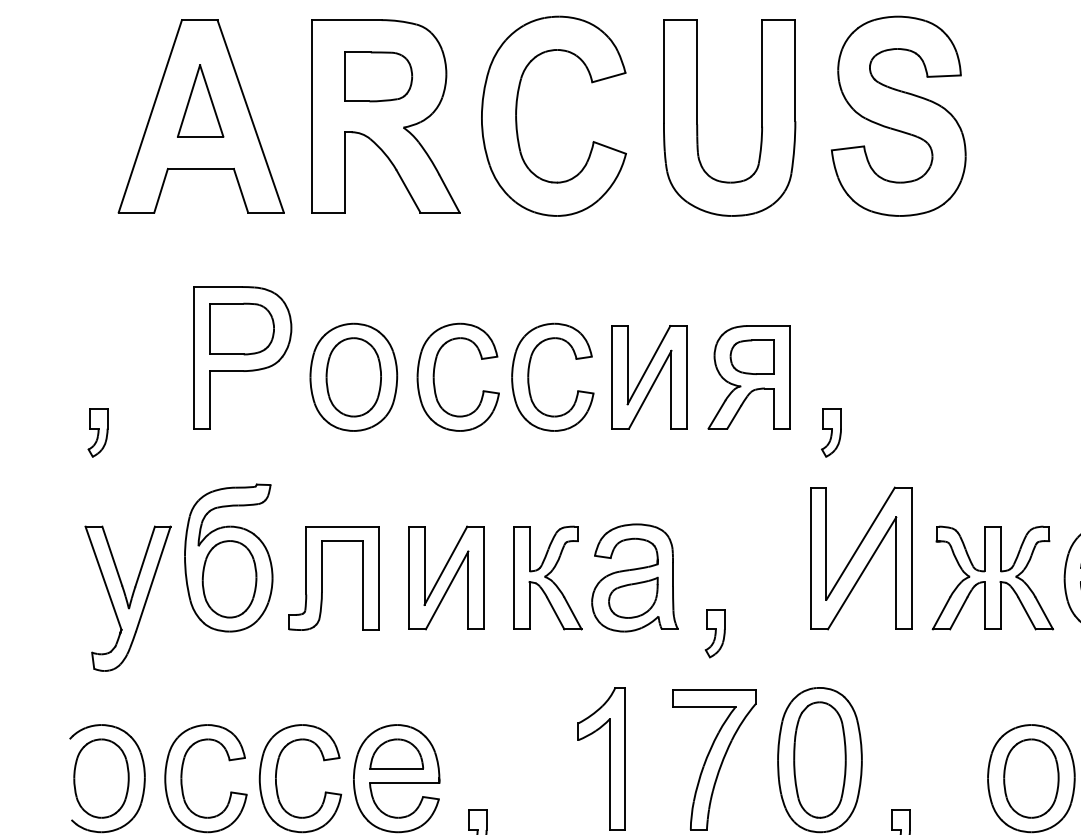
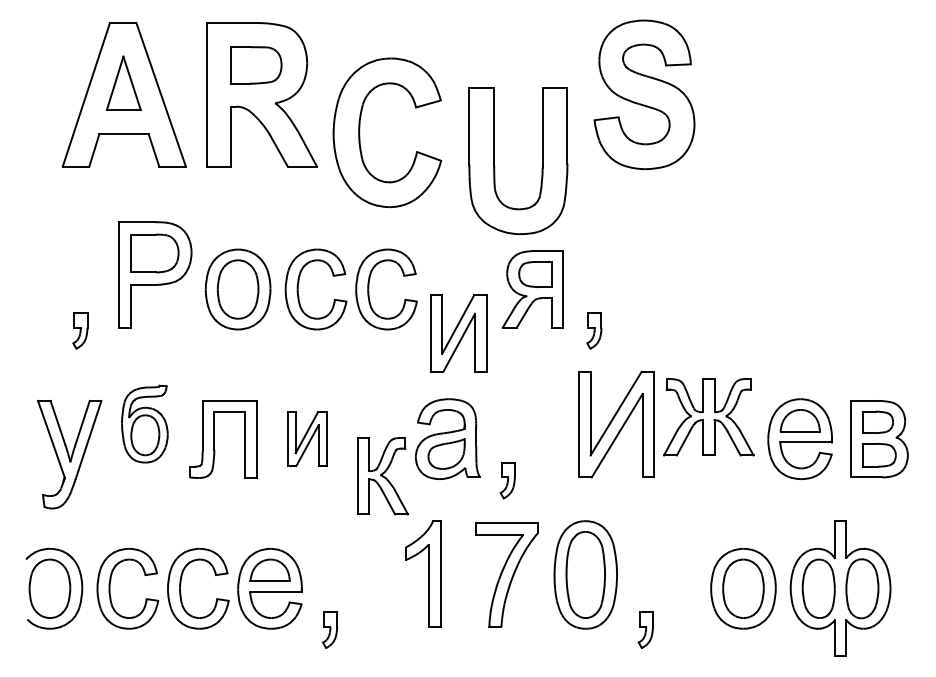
part: (517, 114) -> (360, 131), moved
part: (698, 125) -> (495, 166), moved
part: (649, 377) -> (458, 333), moved
part: (98, 432) -> (80, 330), moved
part: (228, 556) -> (144, 423), size x0.7
part: (445, 577) -> (306, 438), size x0.7
part: (548, 578) -> (383, 476), moved
part: (992, 578) -> (708, 417), moved

